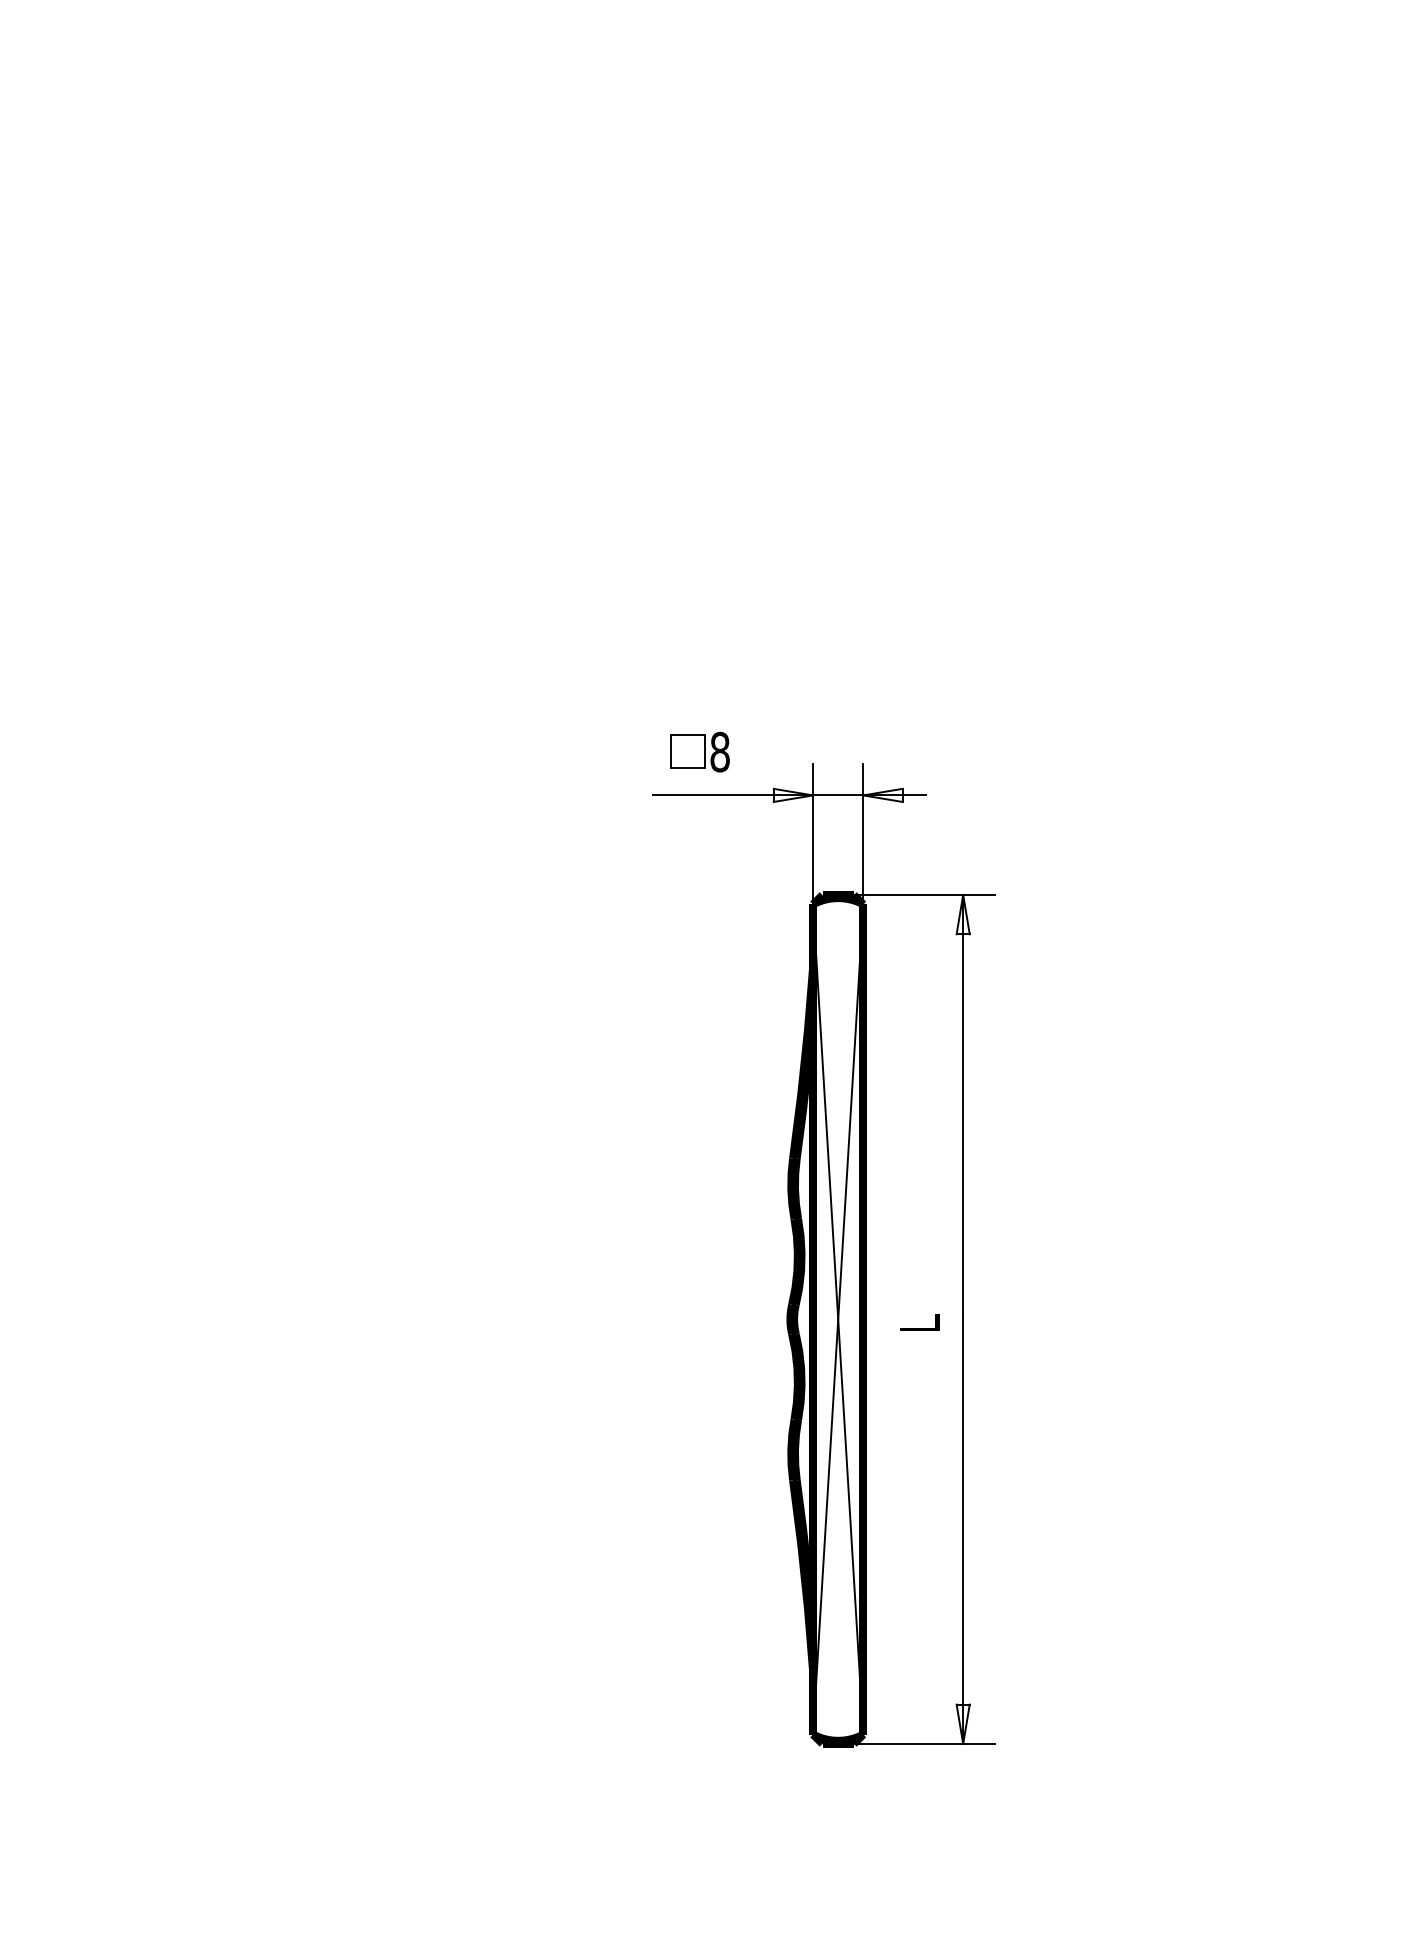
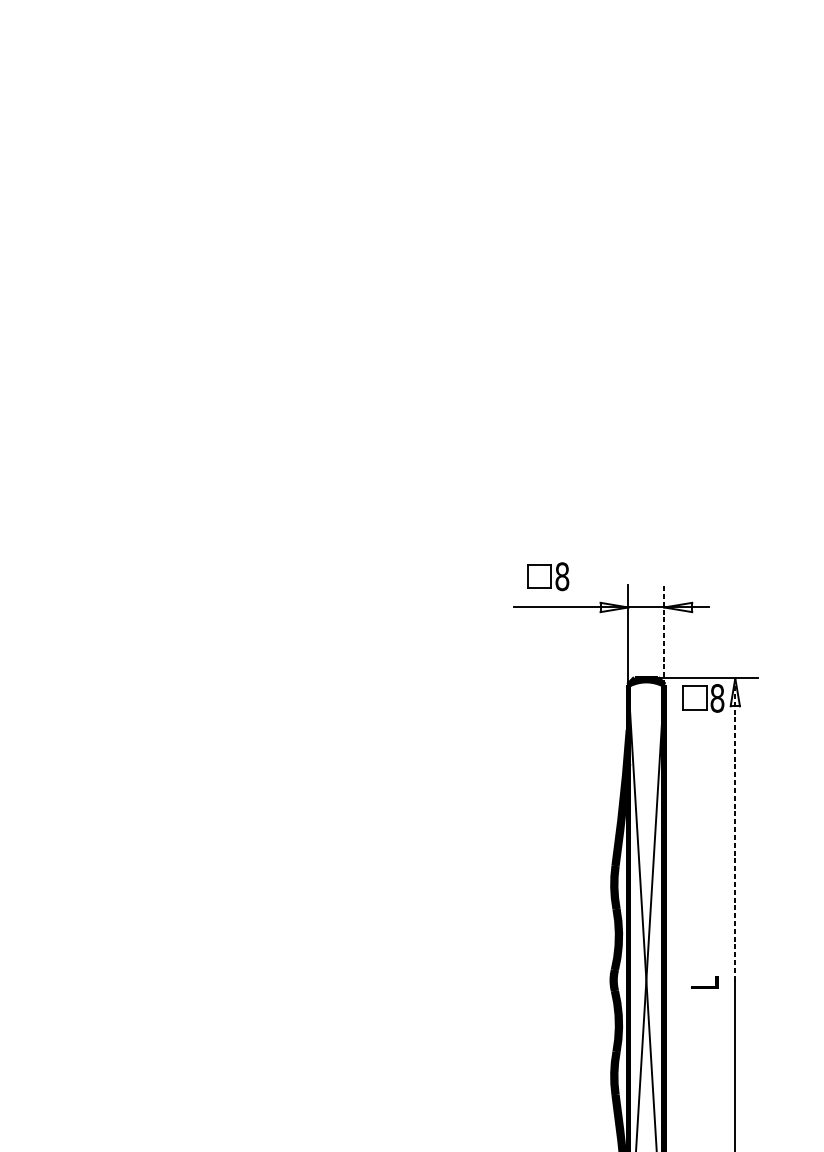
line: (863, 833) -> (664, 634), solid -> dashed
part: (917, 922) -> (702, 697), added
line: (963, 1107) -> (735, 829), solid -> dashed

